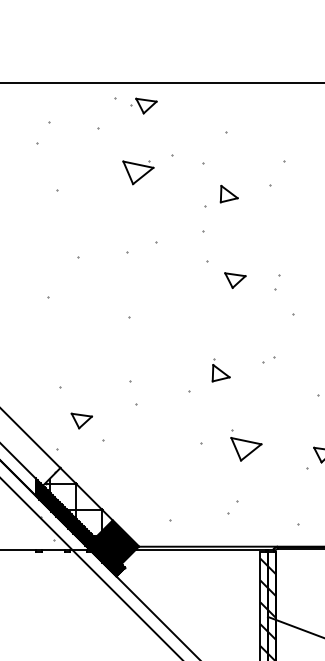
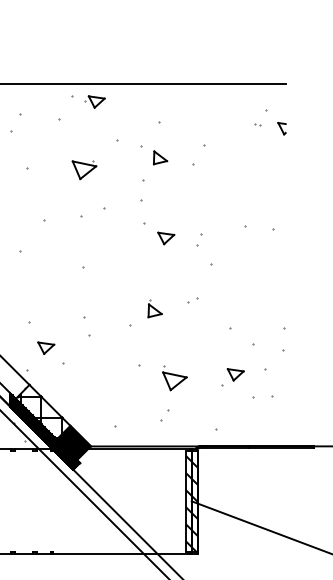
part: (138, 173) -> (84, 170), moved
part: (229, 193) -> (160, 157), moved
part: (245, 445) -> (174, 378), moved

